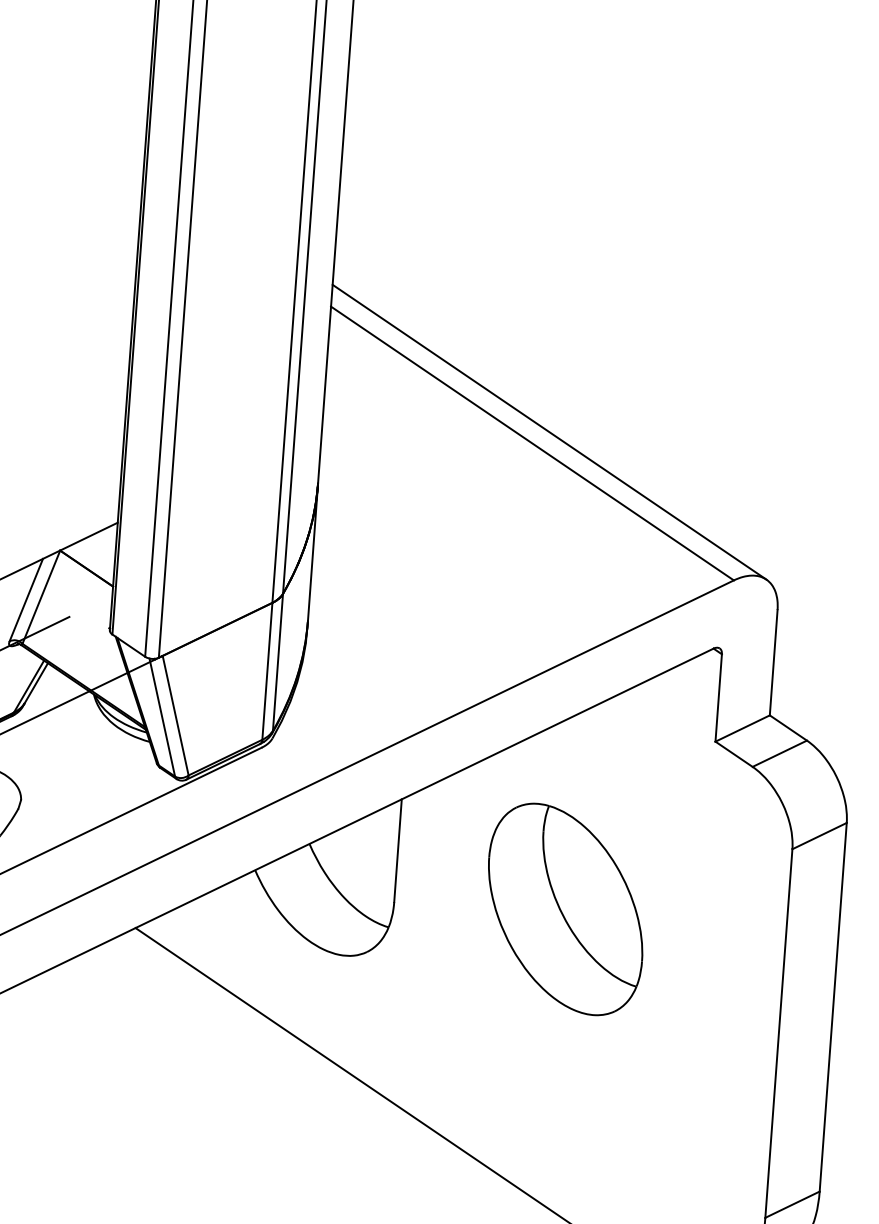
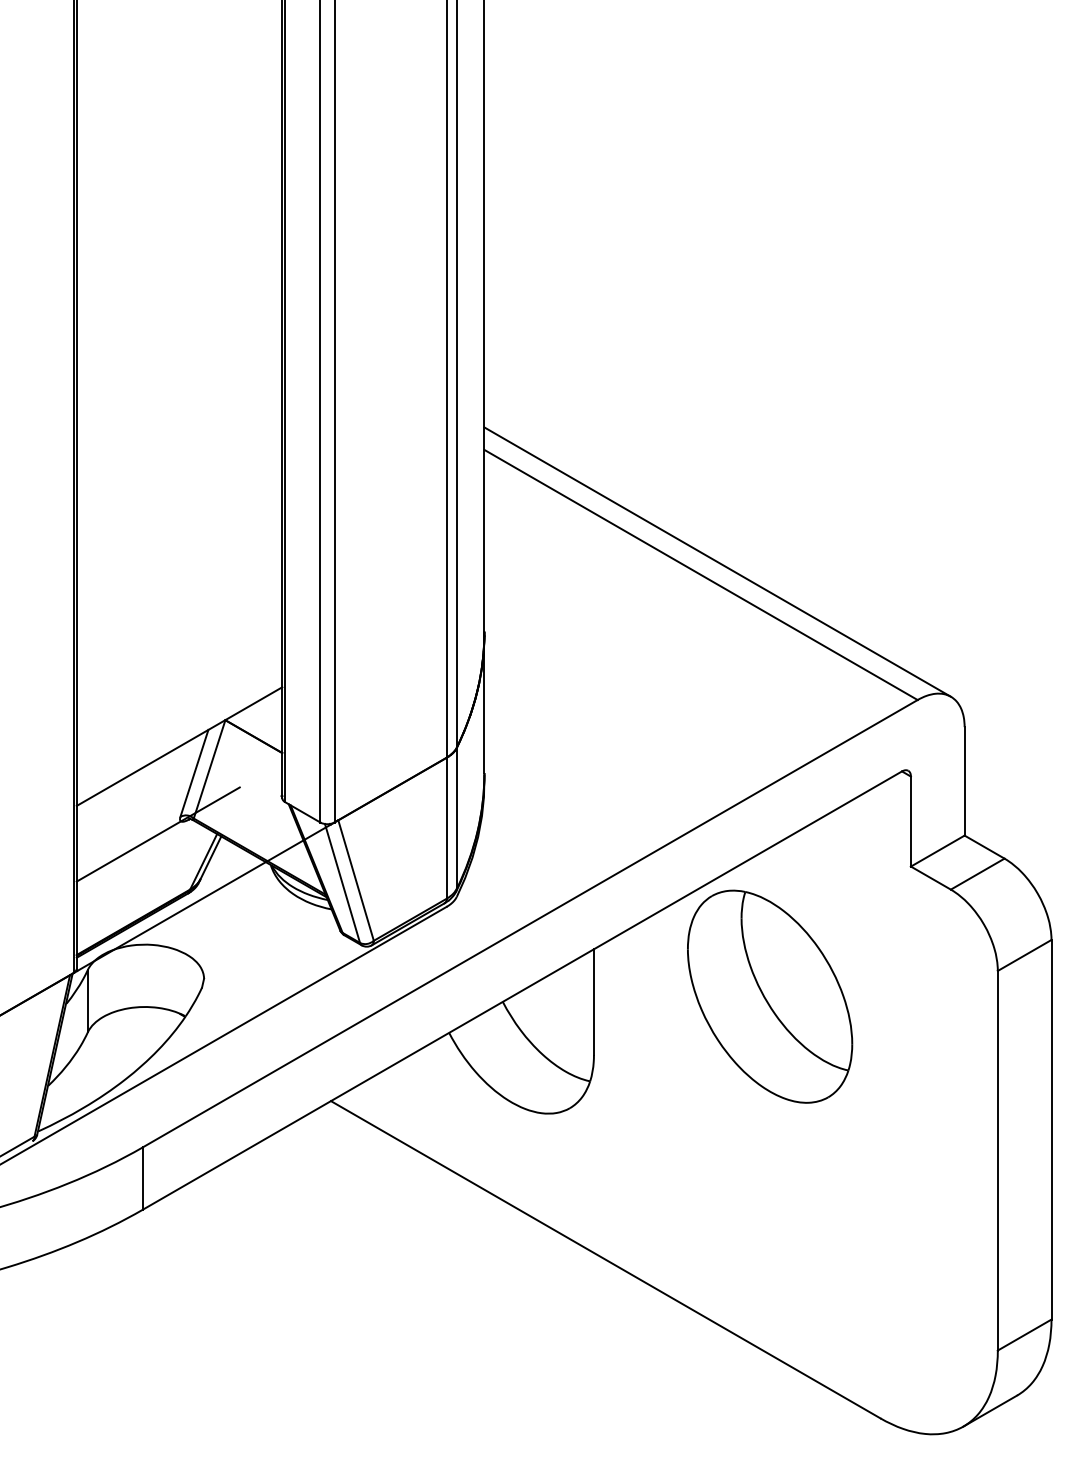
part: (566, 909) -> (770, 996), moved

